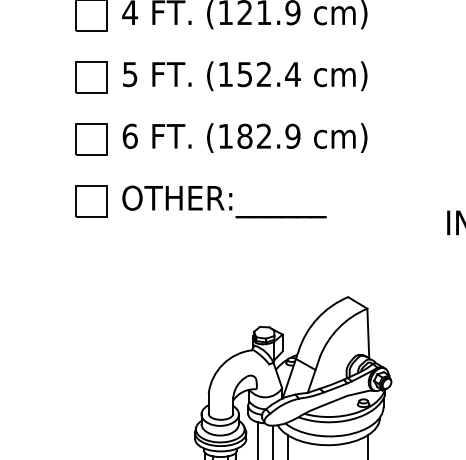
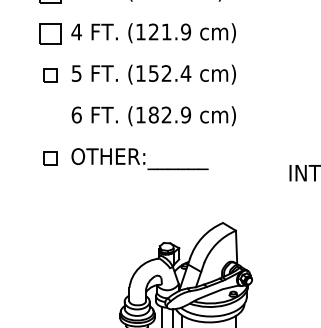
part: (91, 77) -> (50, 75), size x0.6
part: (91, 138) -> (50, 116), removed
part: (91, 201) -> (50, 158), size x0.6

